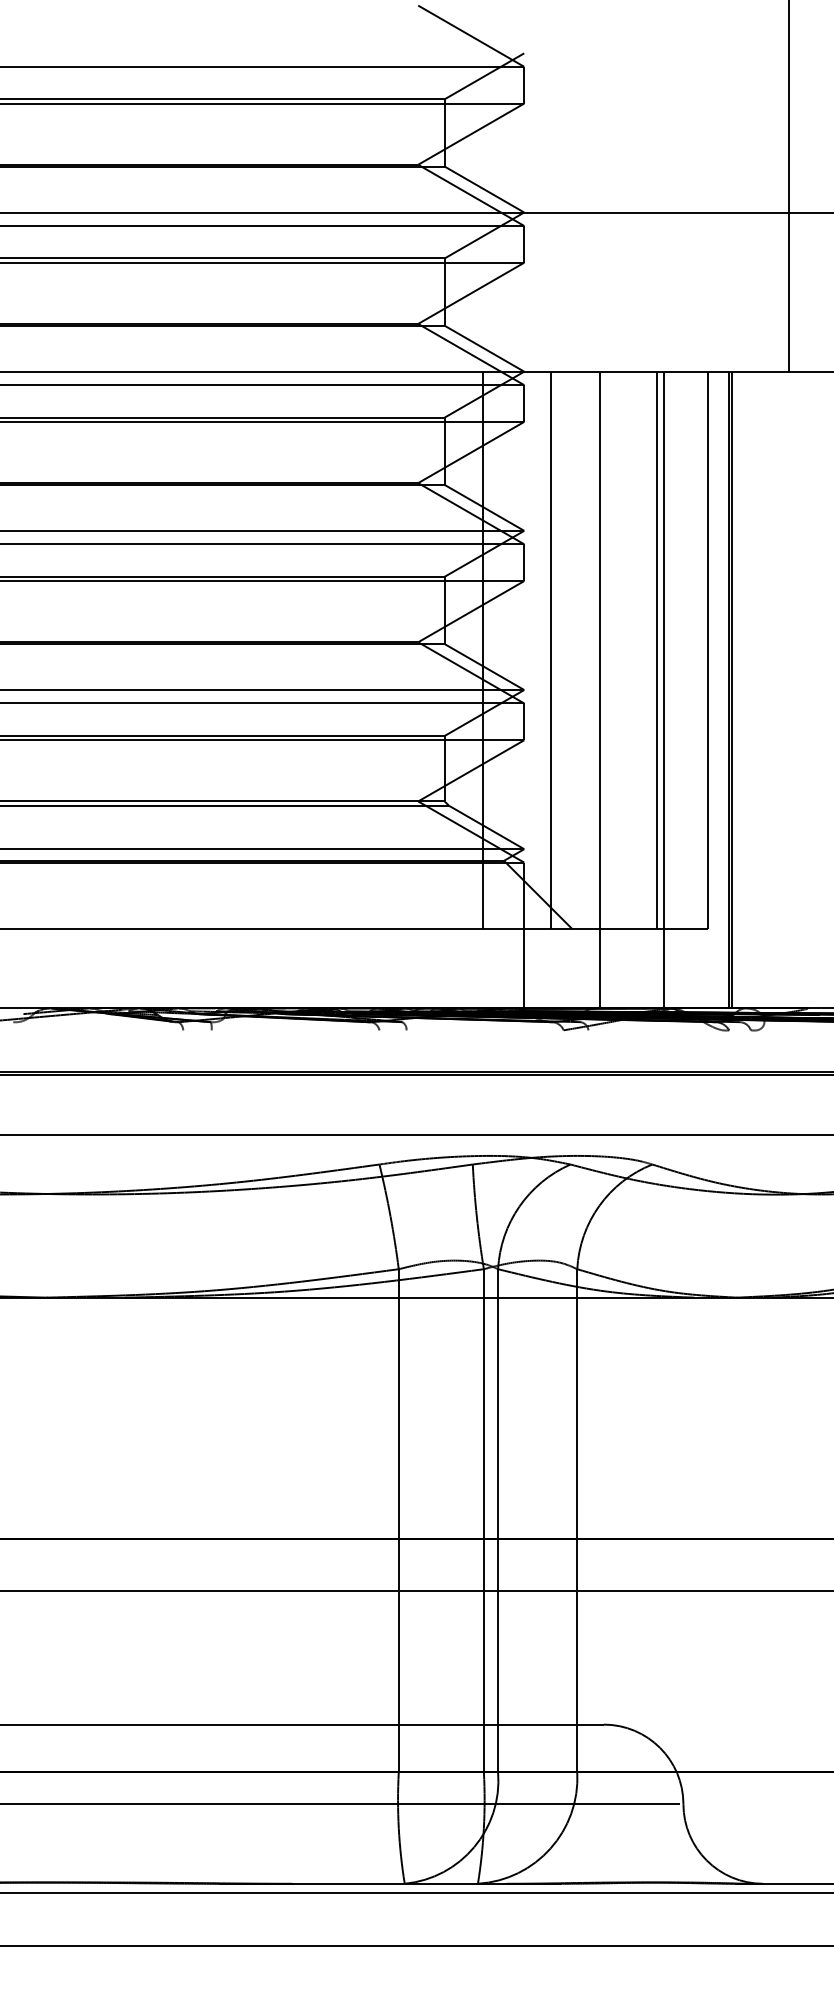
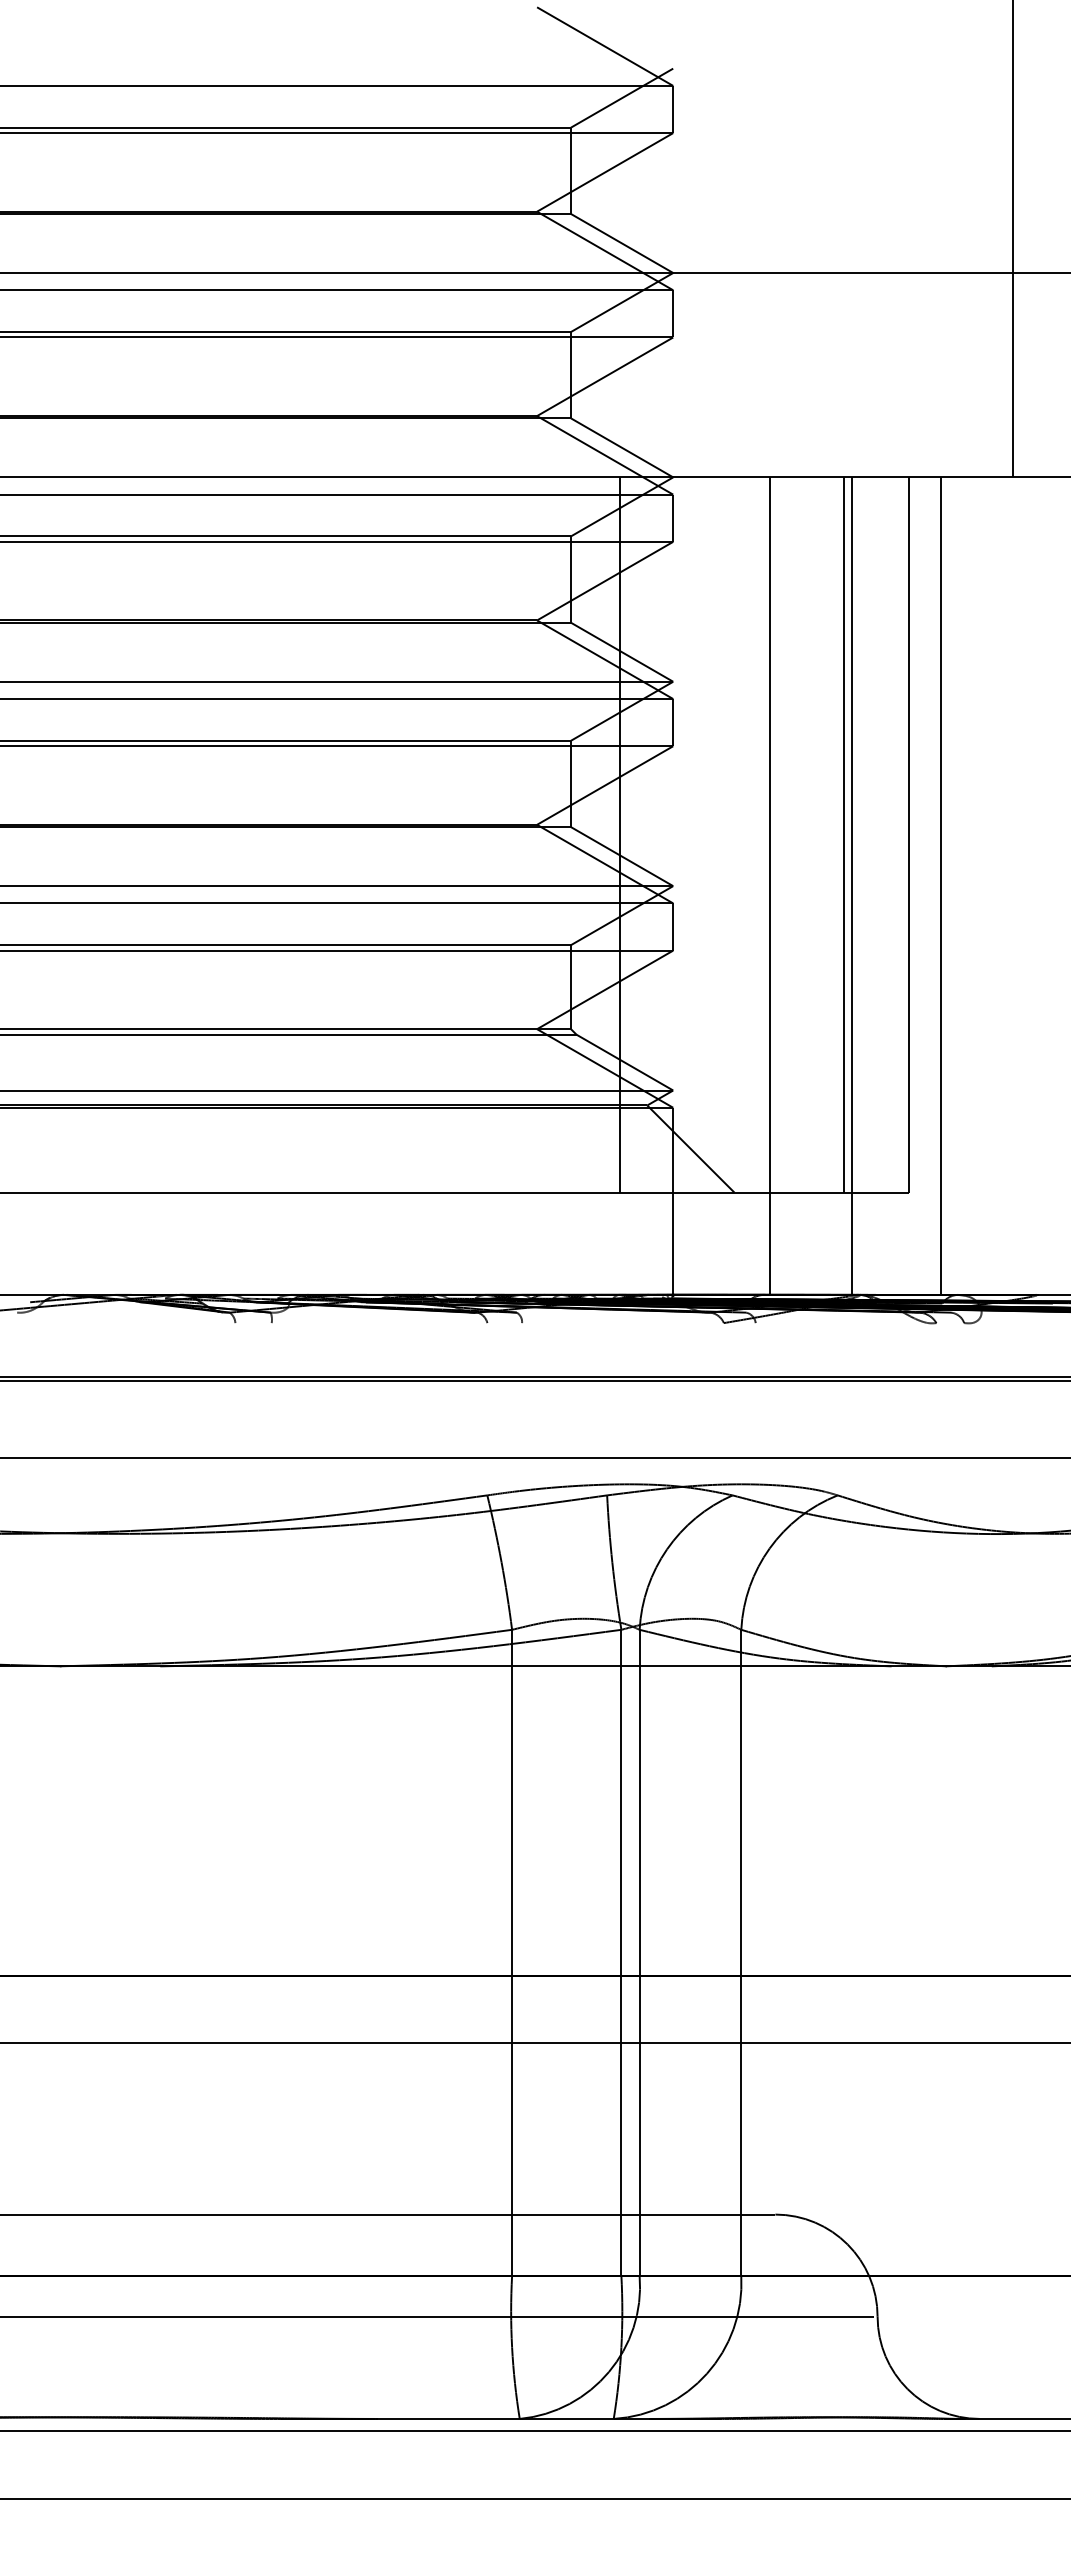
line: (550, 649) -> (707, 834), removed
line: (728, 689) -> (935, 885), removed

